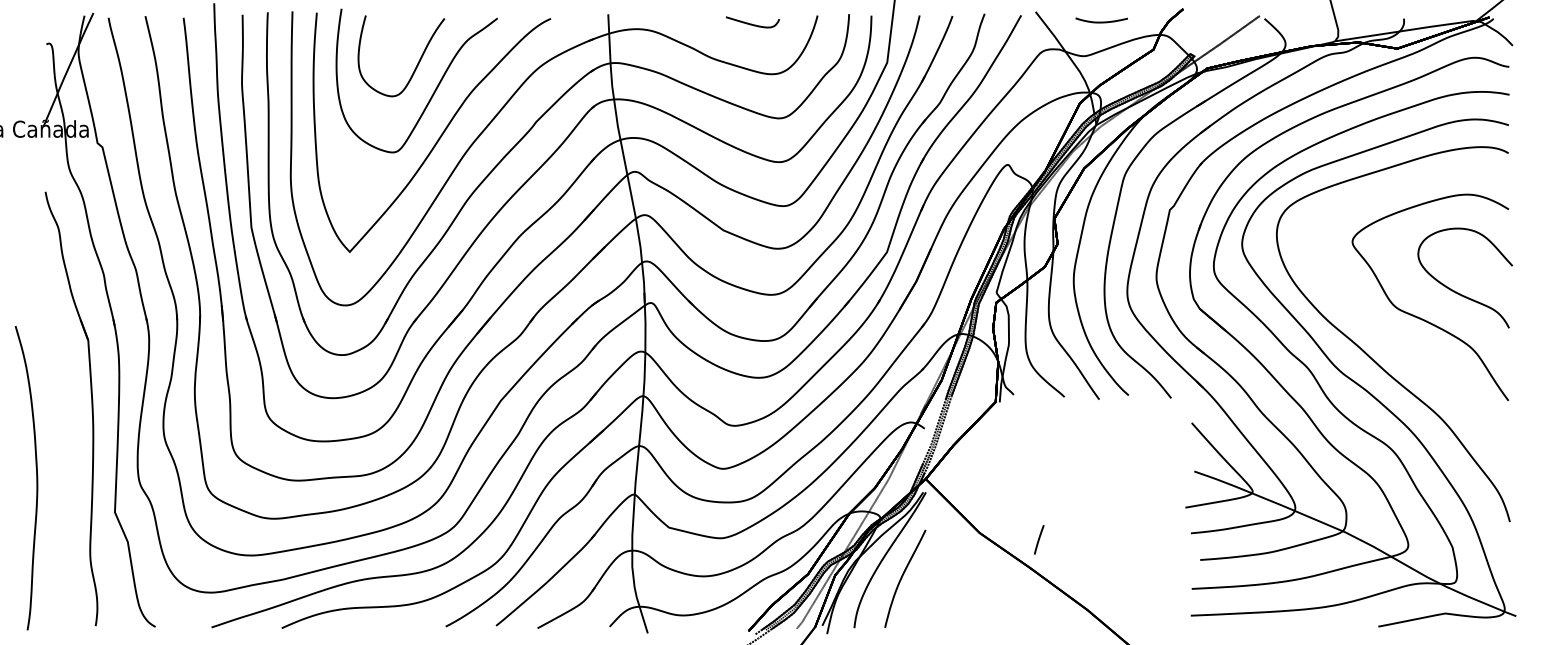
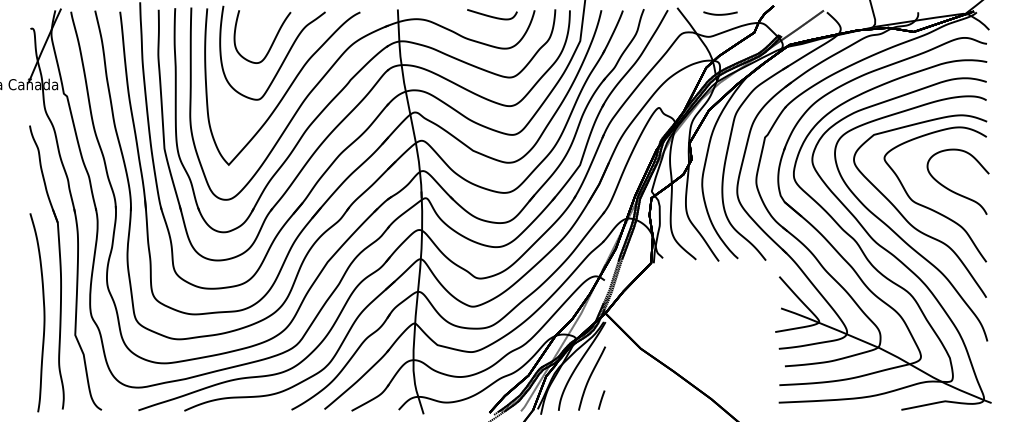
part: (753, 21) -> (492, 14), size x1.43
part: (1386, 333) -> (906, 218), added
curve: (35, 477) -> (43, 312), moved
line: (1039, 538) -> (601, 399), moved

